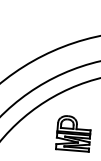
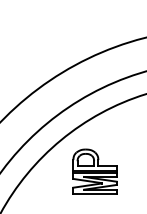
part: (73, 133) -> (94, 171), moved

